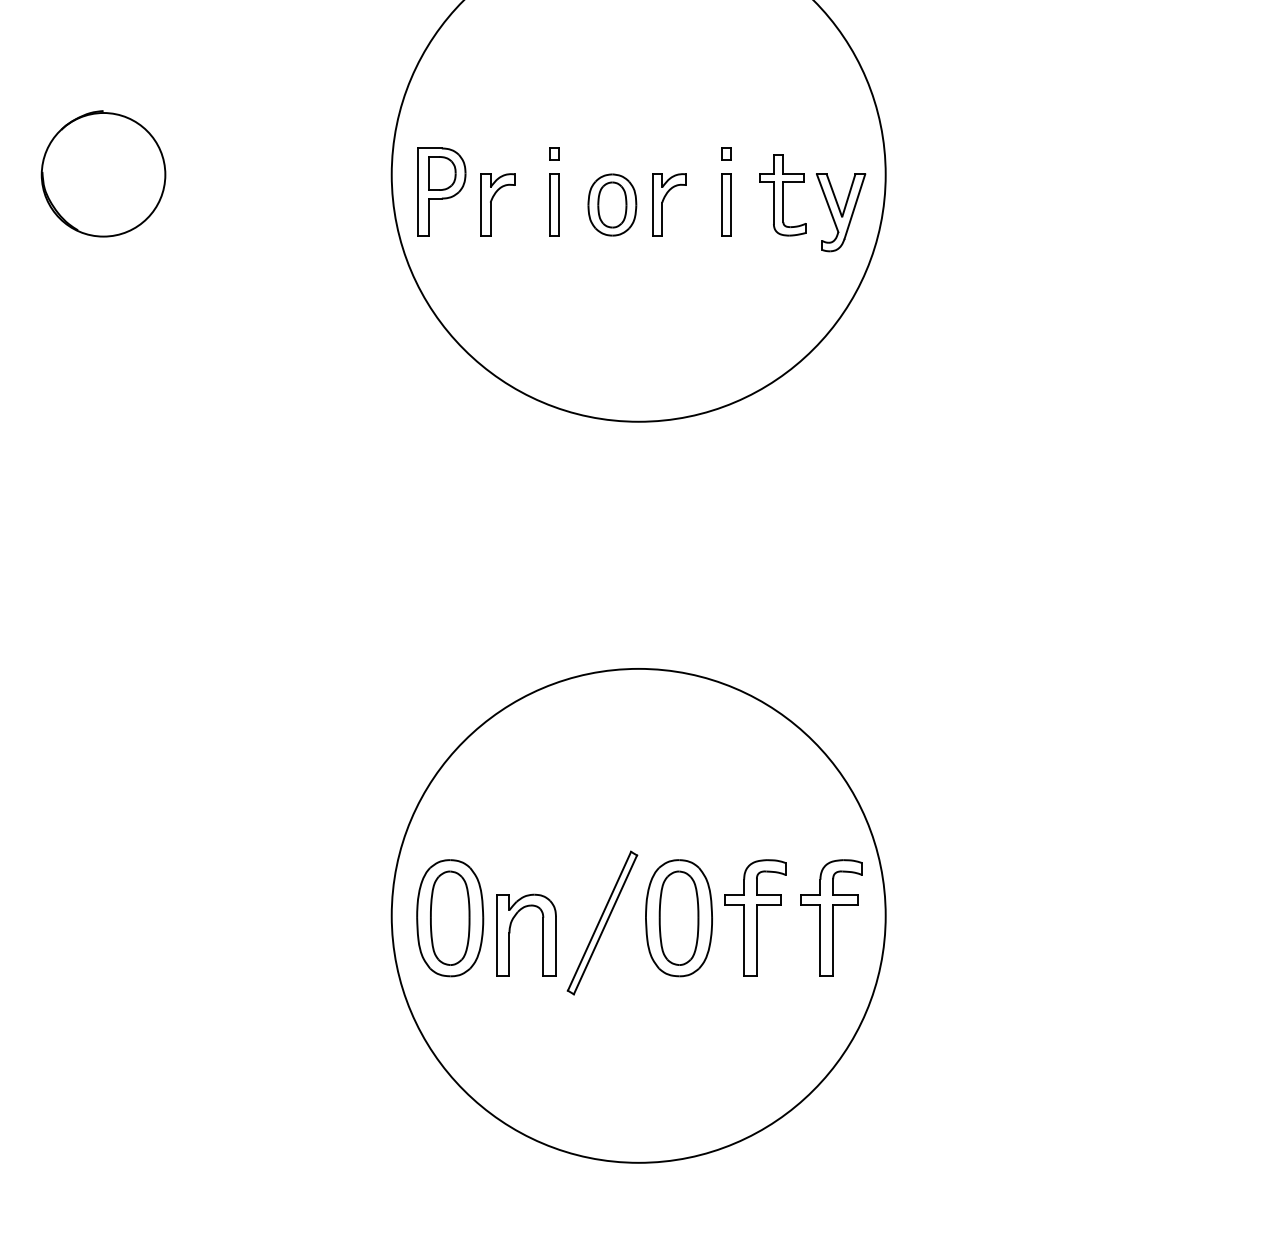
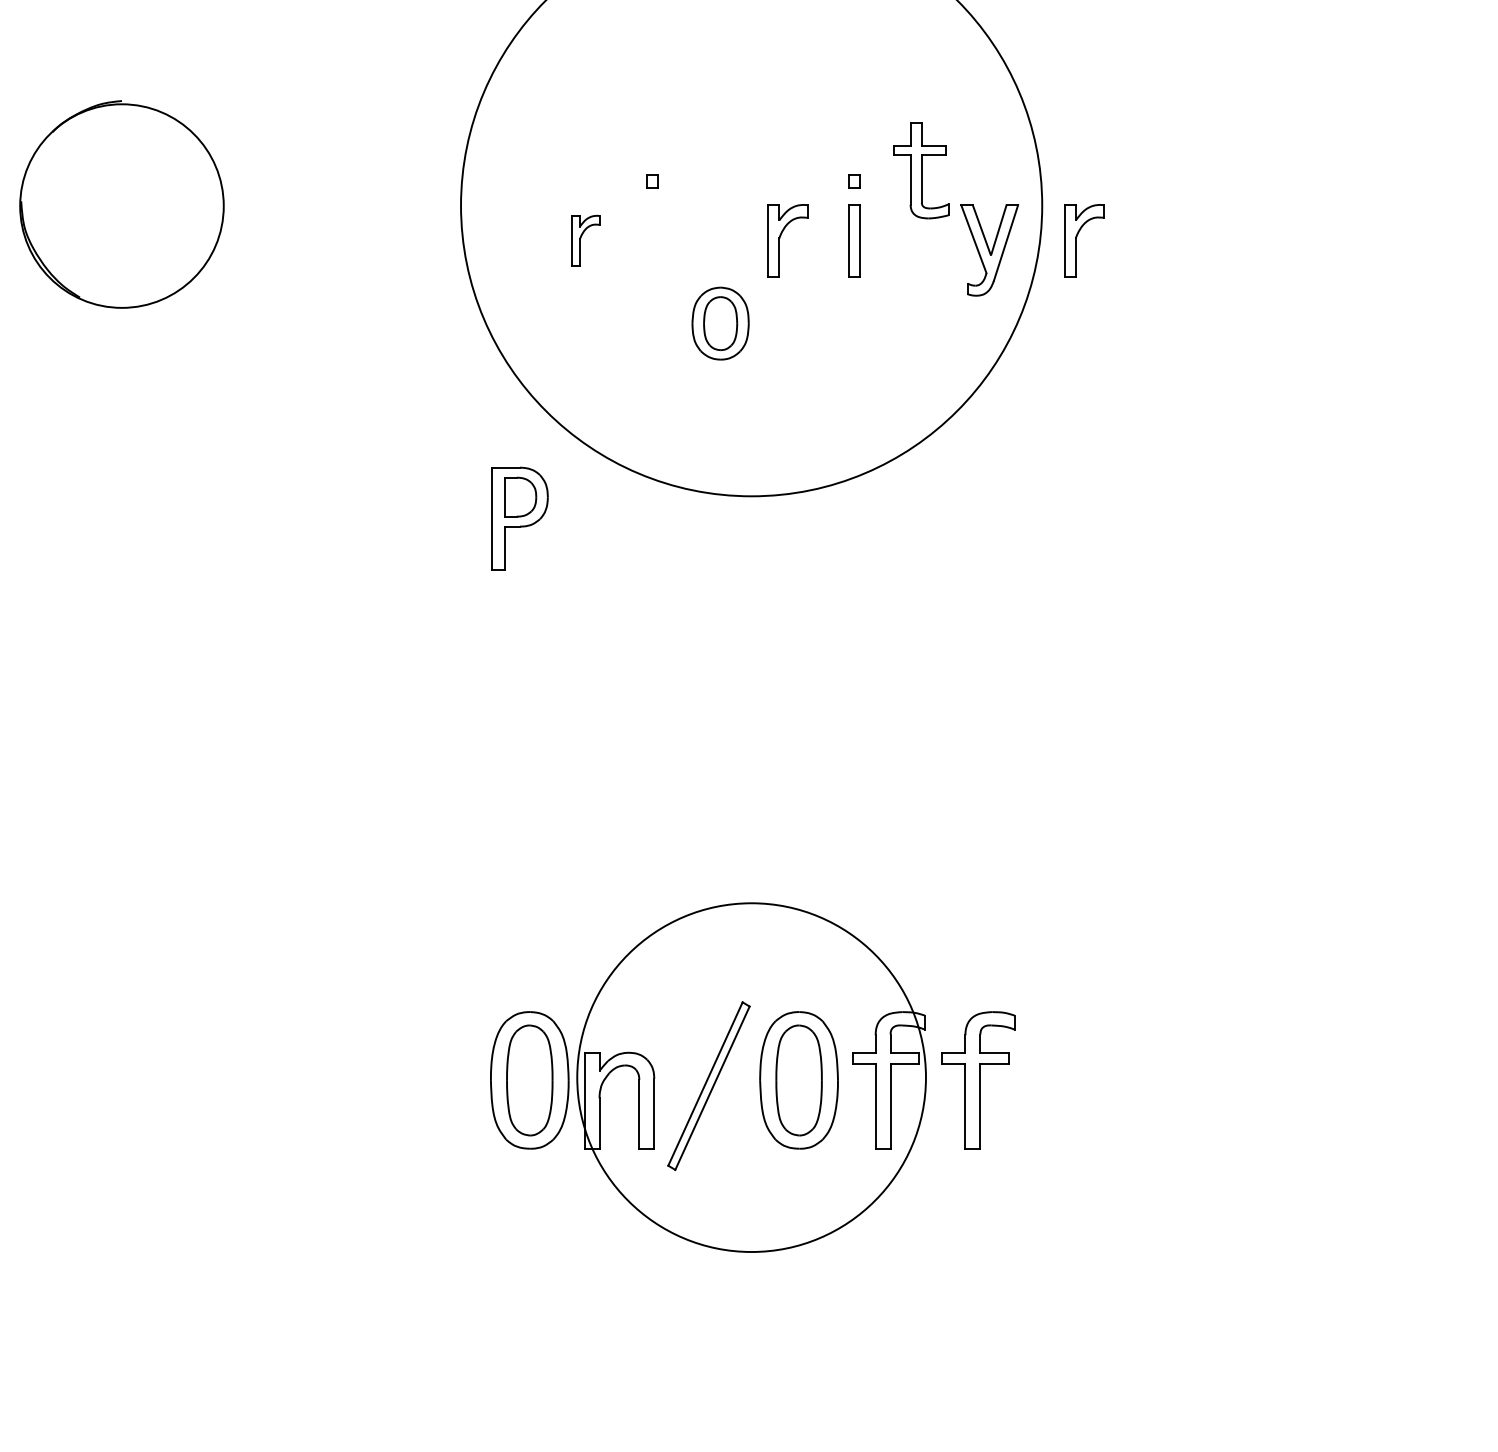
part: (103, 173) -> (121, 204), size x1.4
part: (441, 191) -> (519, 518), moved
part: (782, 195) -> (920, 171), moved
part: (915, 202) -> (1077, 238), added
part: (497, 204) -> (585, 240), size x0.7
part: (554, 204) -> (652, 240), removed
part: (612, 204) -> (720, 323), moved
circle: (638, 915) -> (751, 1077), size x0.6

